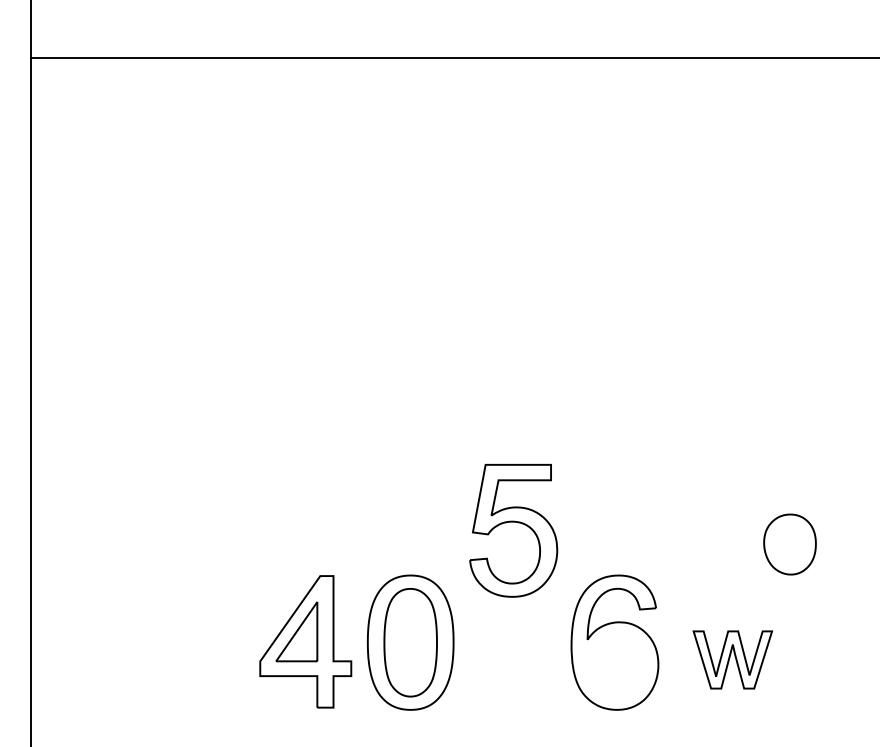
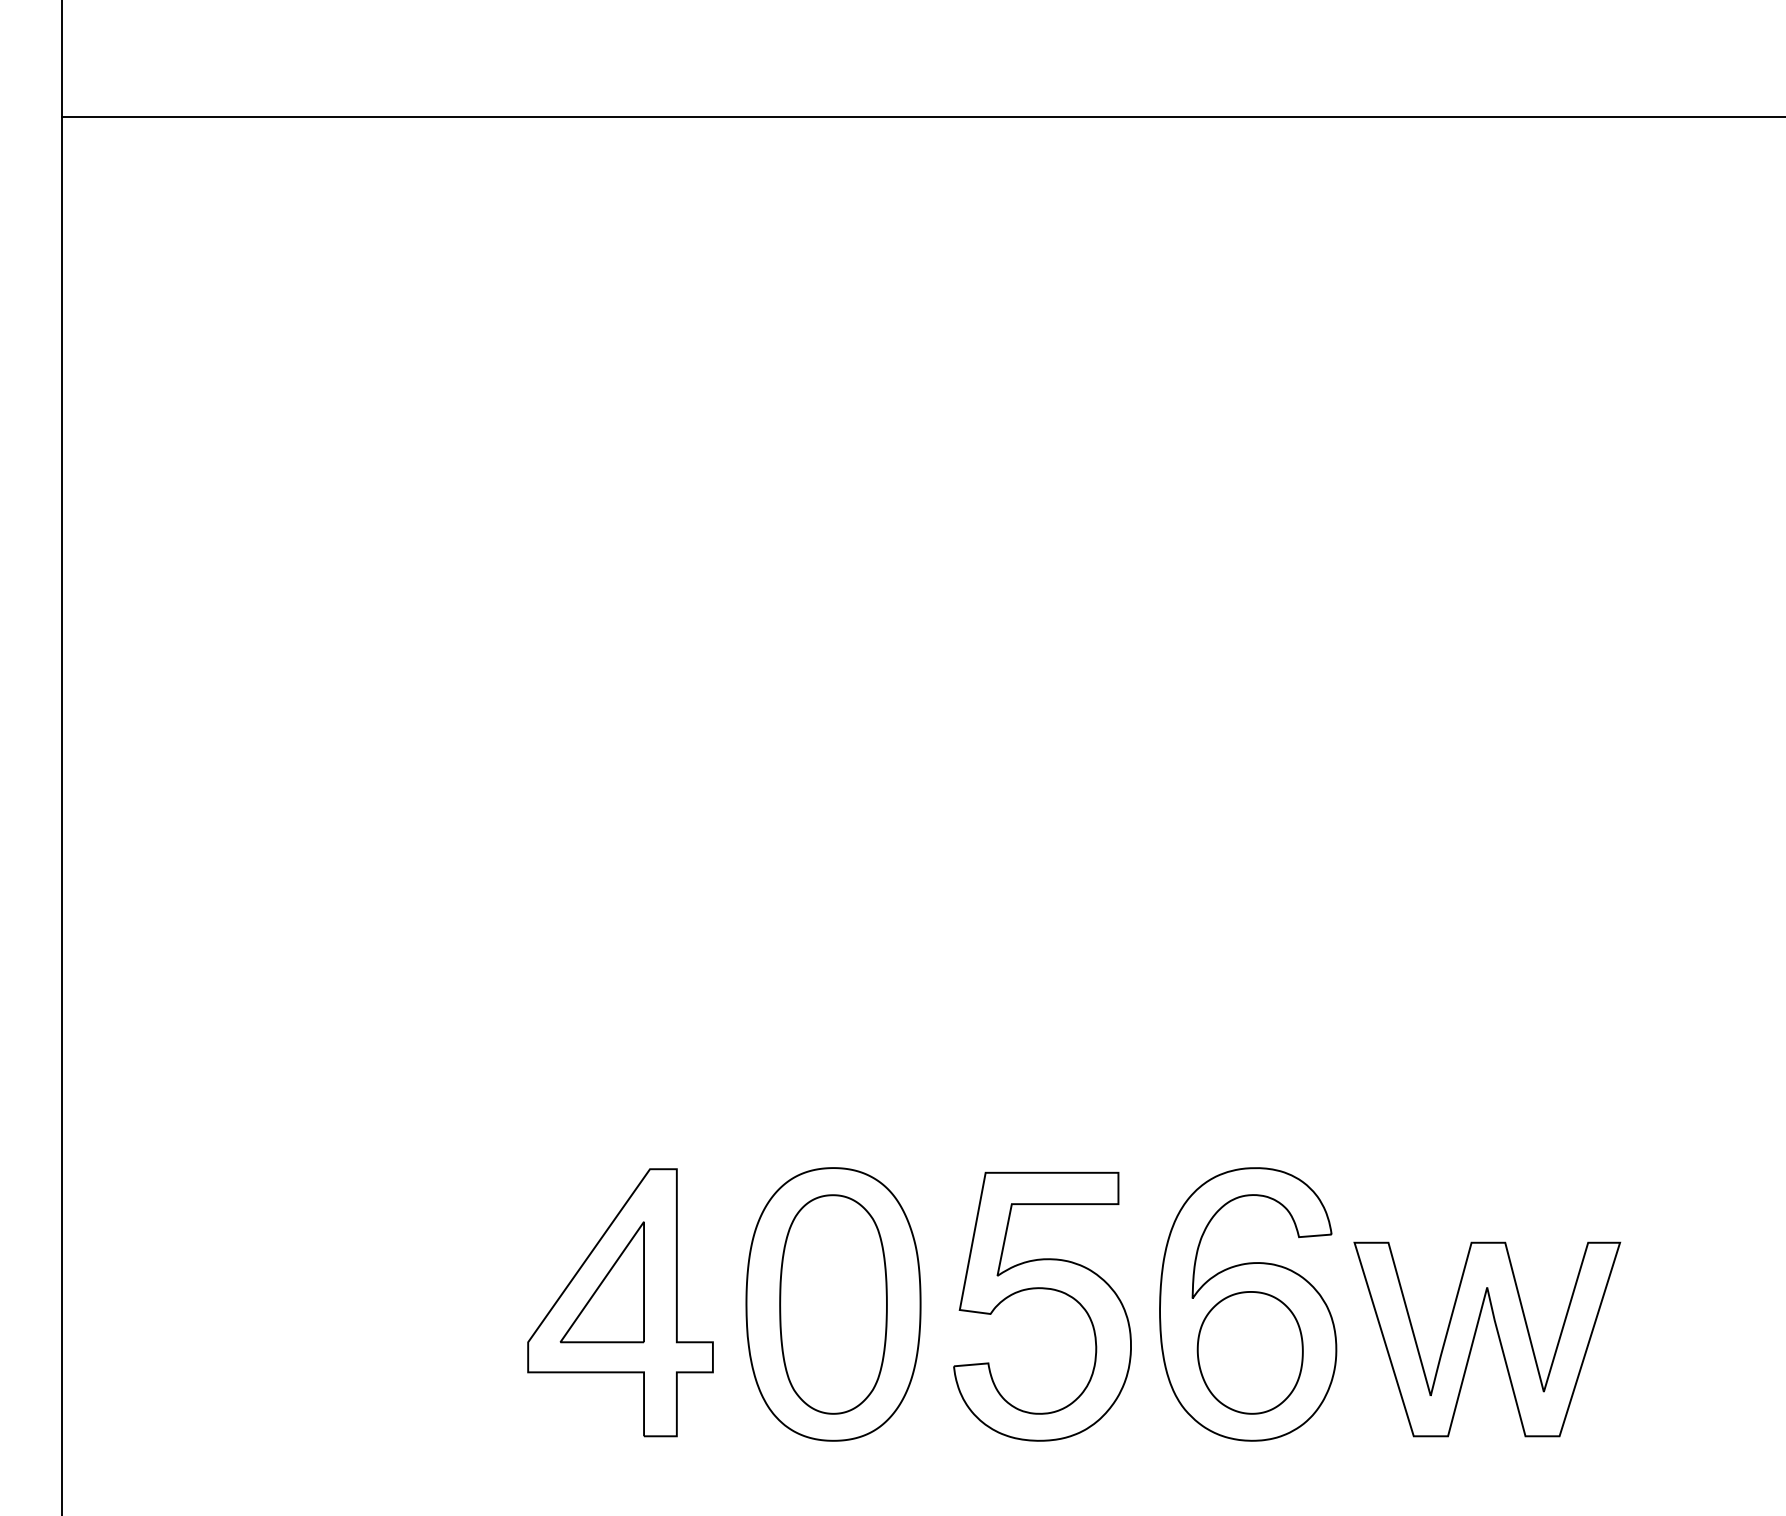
part: (513, 522) -> (1042, 1289), moved
part: (789, 544) -> (1249, 1352), moved
part: (732, 659) -> (1486, 1338), size x1.67

